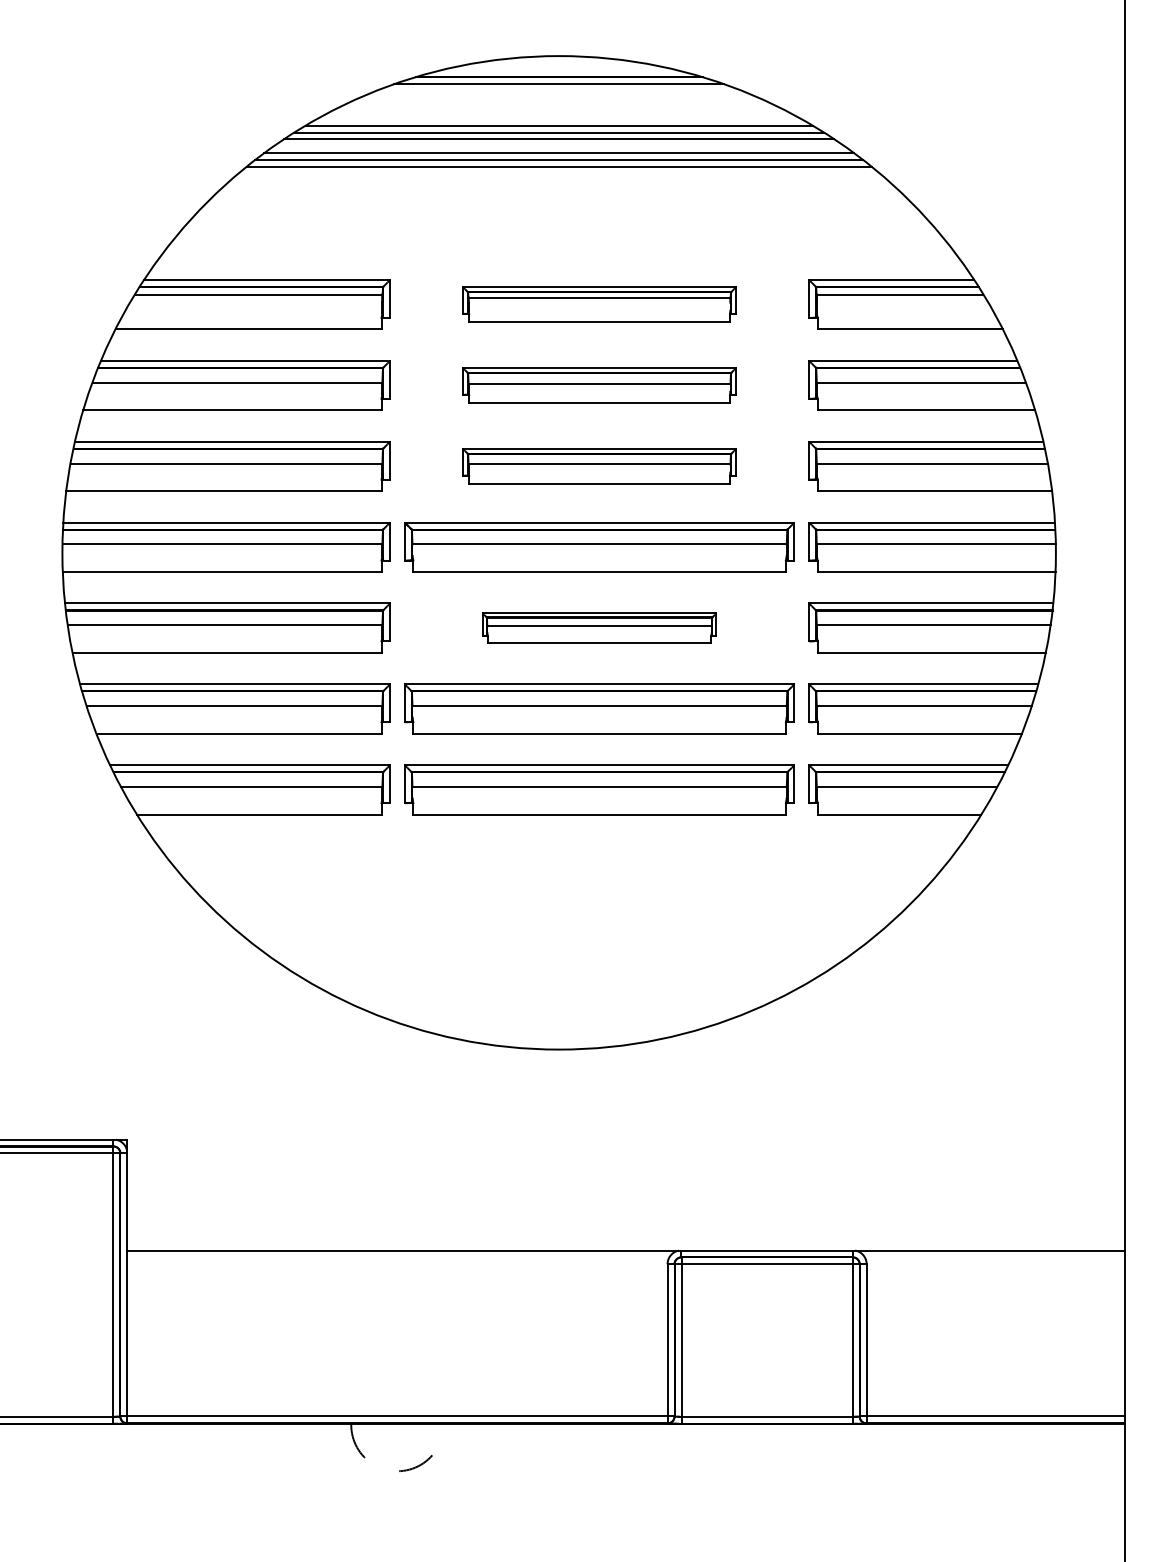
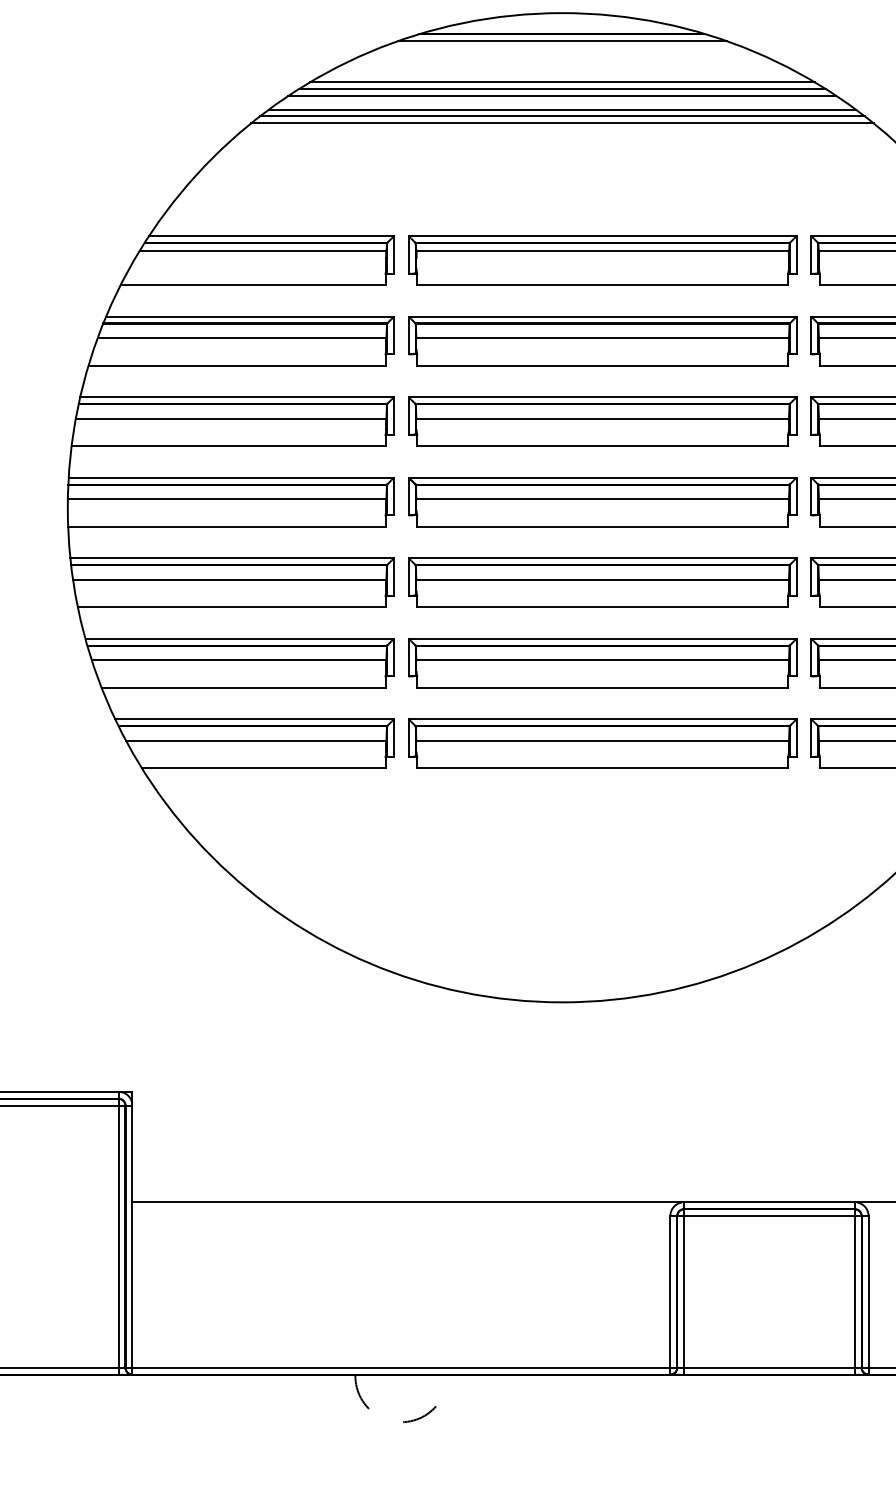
part: (599, 304) -> (602, 260), size x1.43
part: (599, 385) -> (602, 341), size x1.43
part: (599, 466) -> (602, 421), size x1.43
part: (599, 627) -> (602, 582), size x1.67

